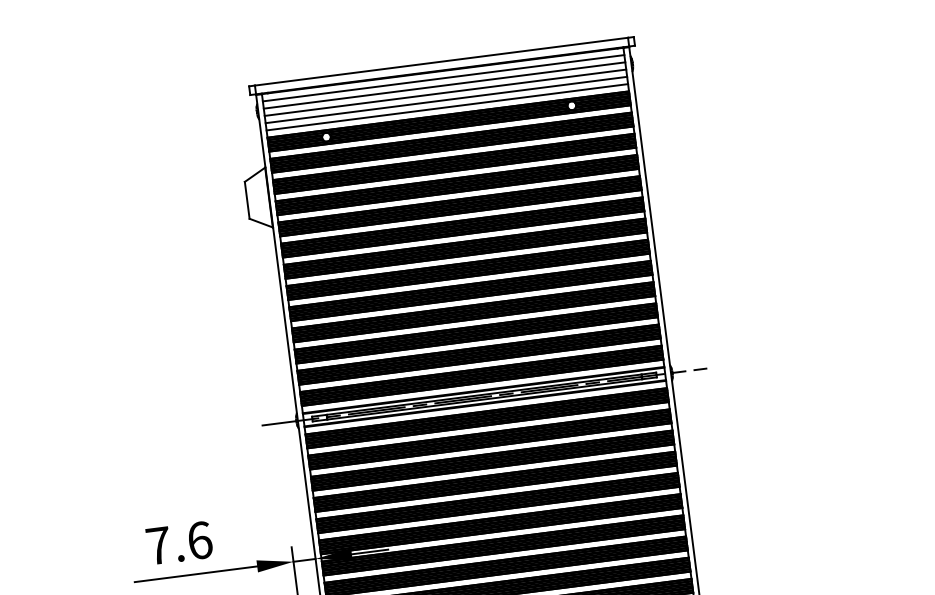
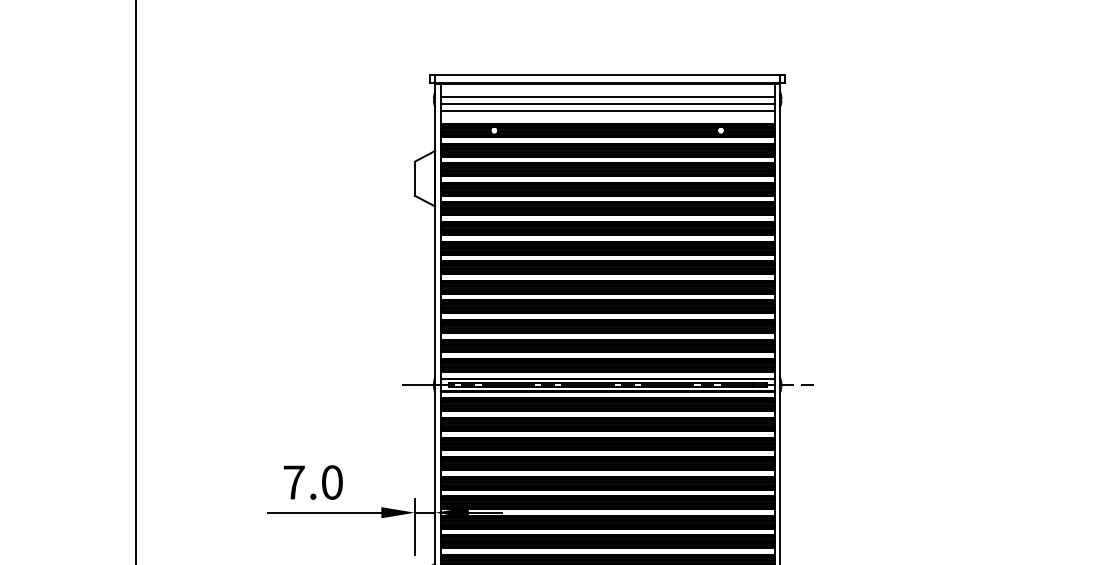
line: (443, 78) -> (607, 90), removed
line: (447, 107) -> (607, 117), removed
text: (200, 540) -> (332, 482), 7.6 -> 7.0

